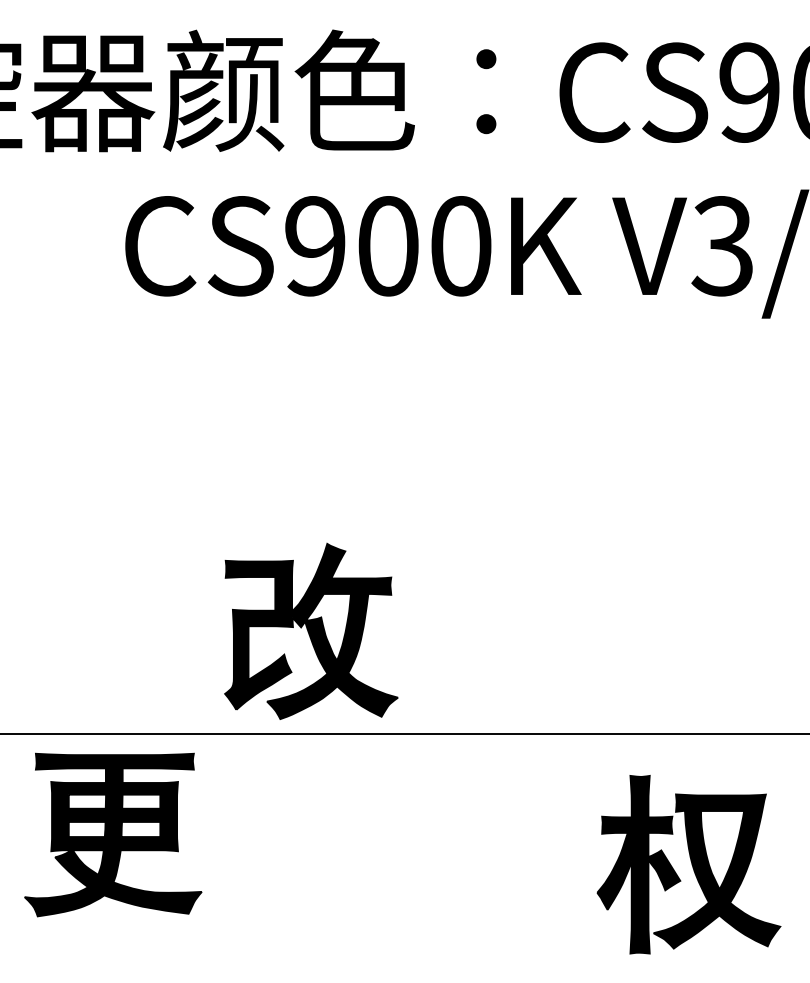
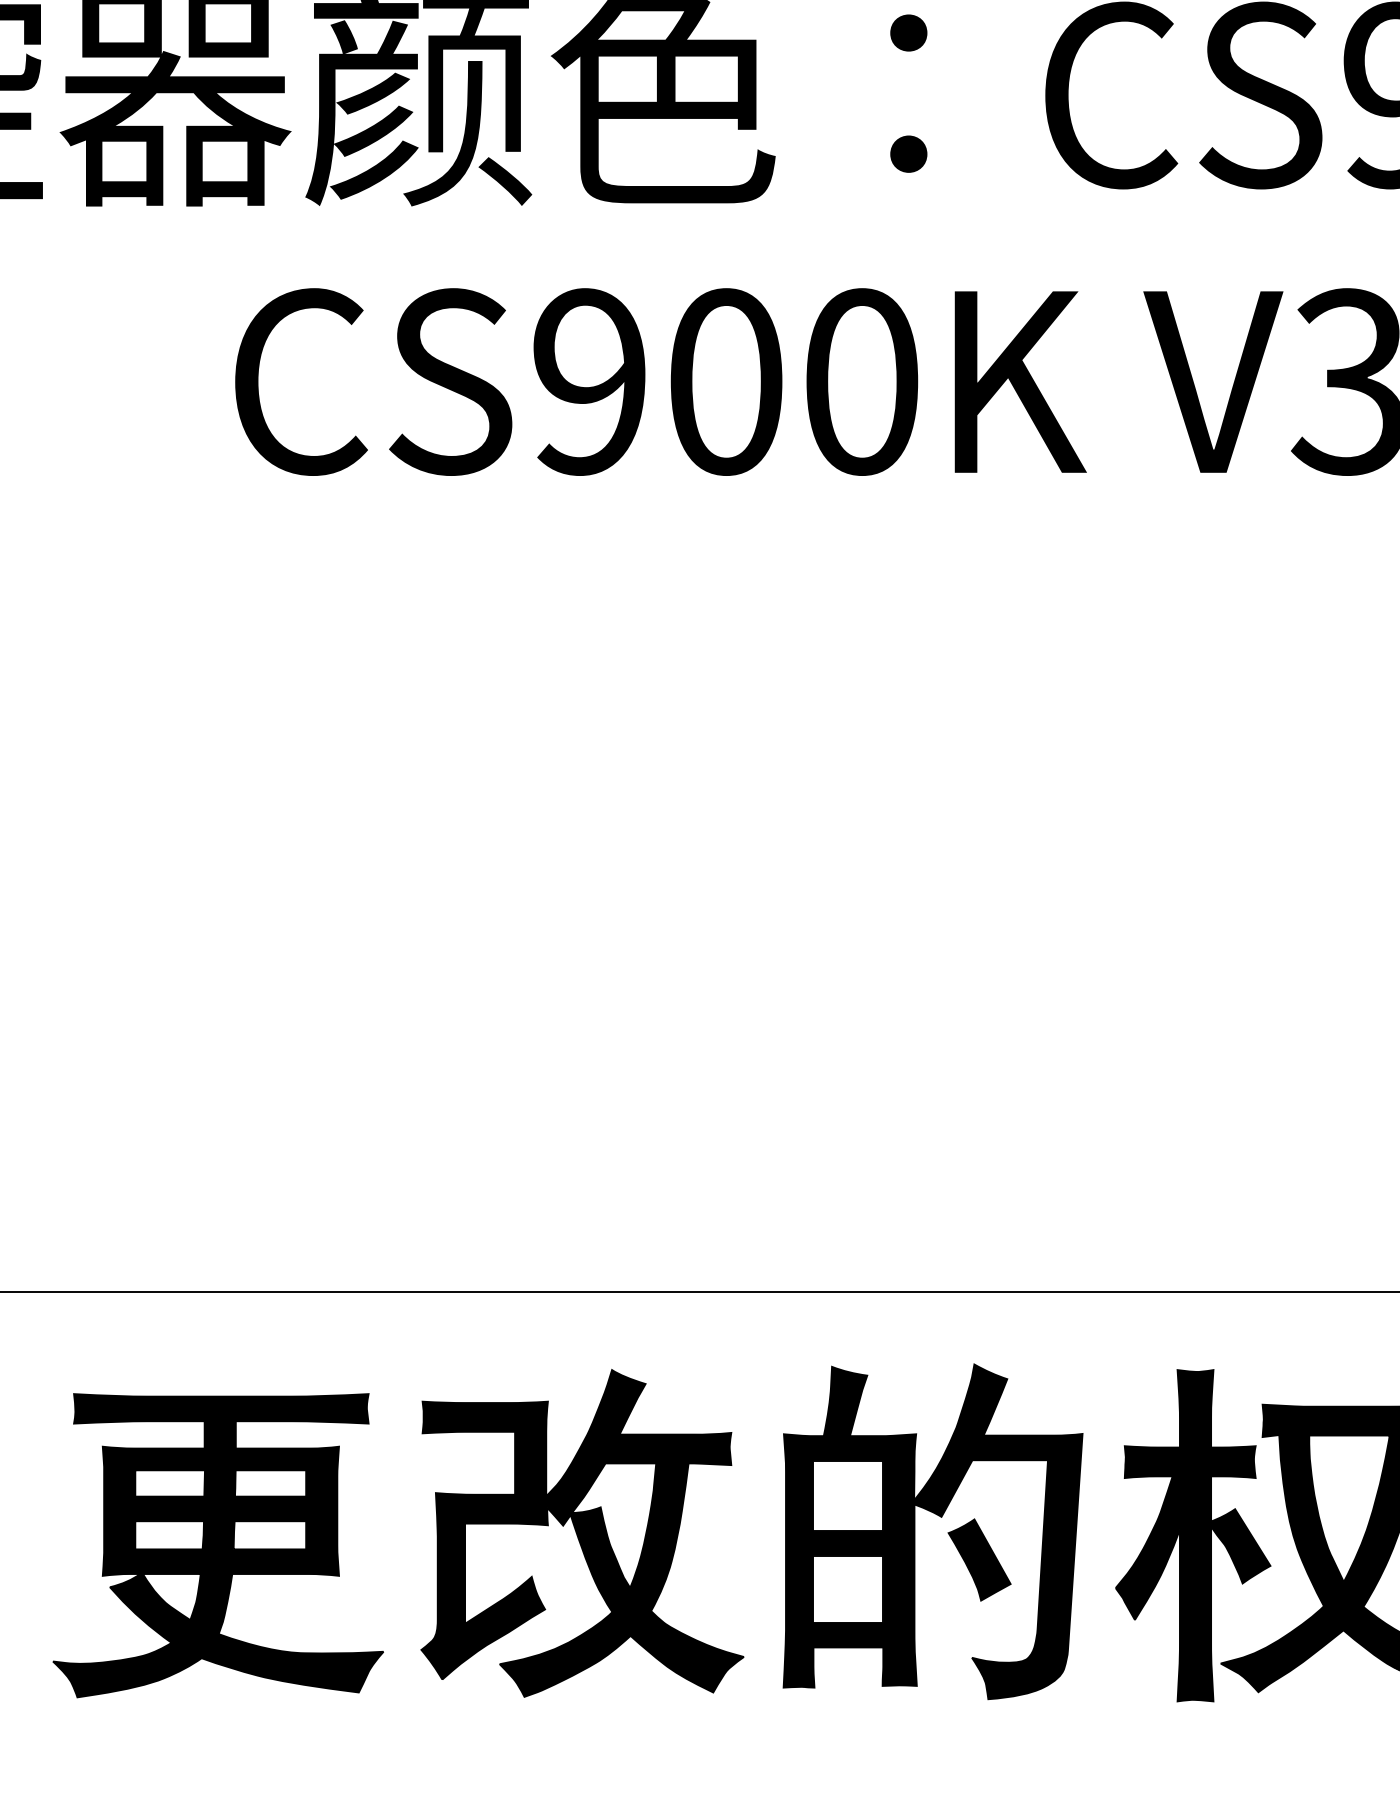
part: (311, 630) -> (582, 1531), moved
part: (113, 834) -> (218, 1544), moved
part: (506, 862) -> (946, 1531), added

